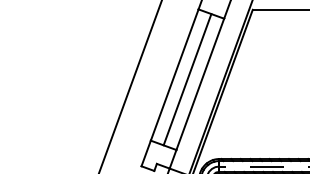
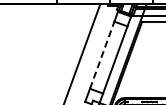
line: (175, 75) -> (102, 55), solid -> dashed
line: (187, 79) -> (108, 57), removed

